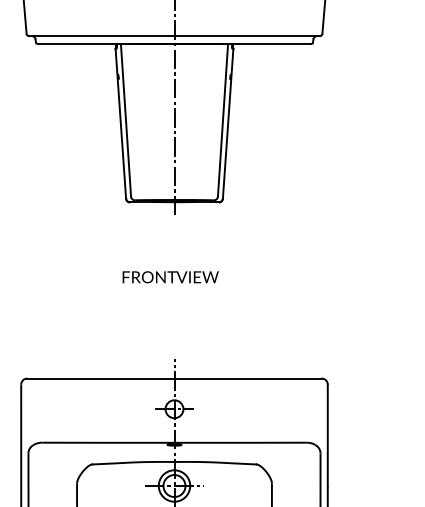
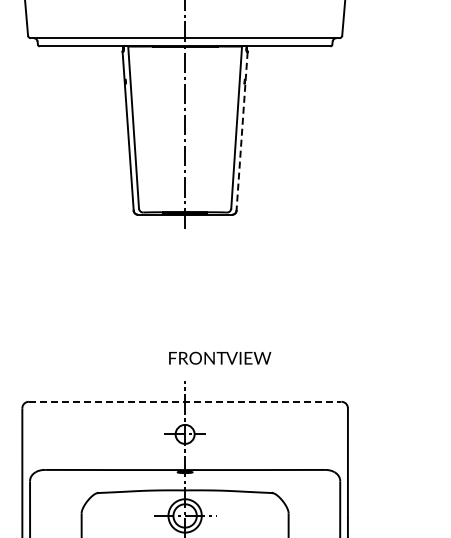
line: (228, 124) -> (242, 131), solid -> dashed
text: (171, 276) -> (220, 357), moved
line: (174, 378) -> (185, 401), solid -> dashed

